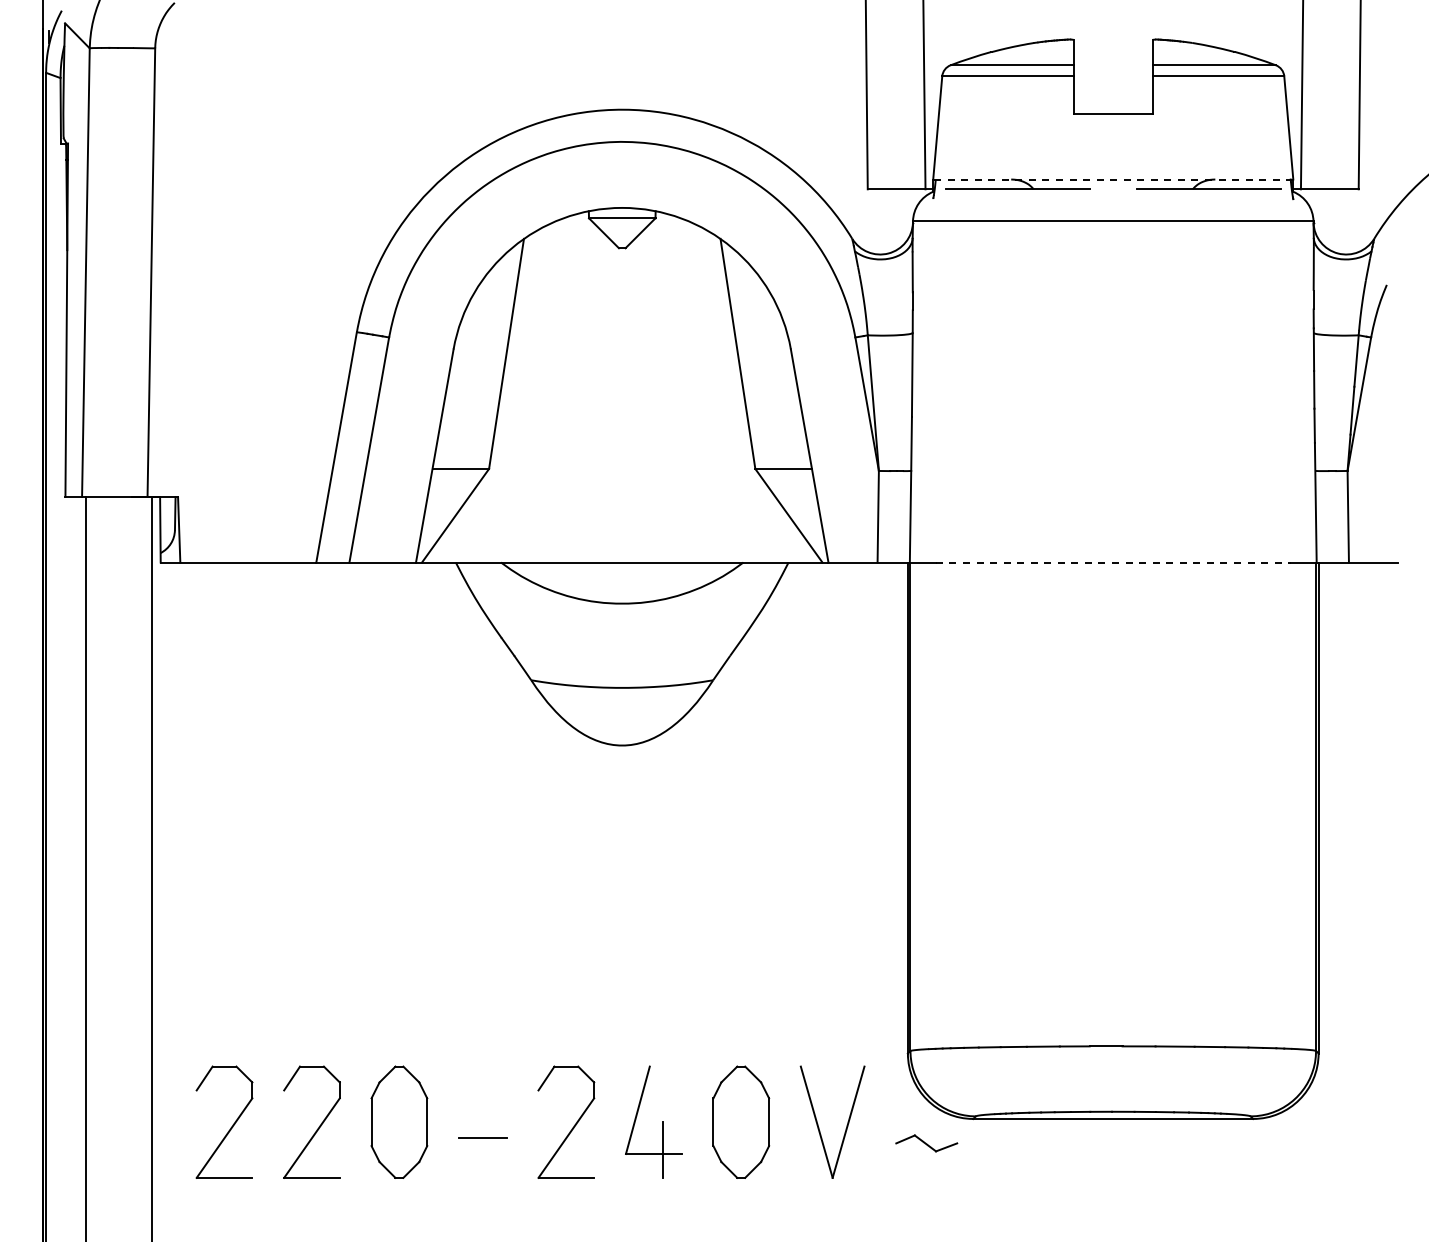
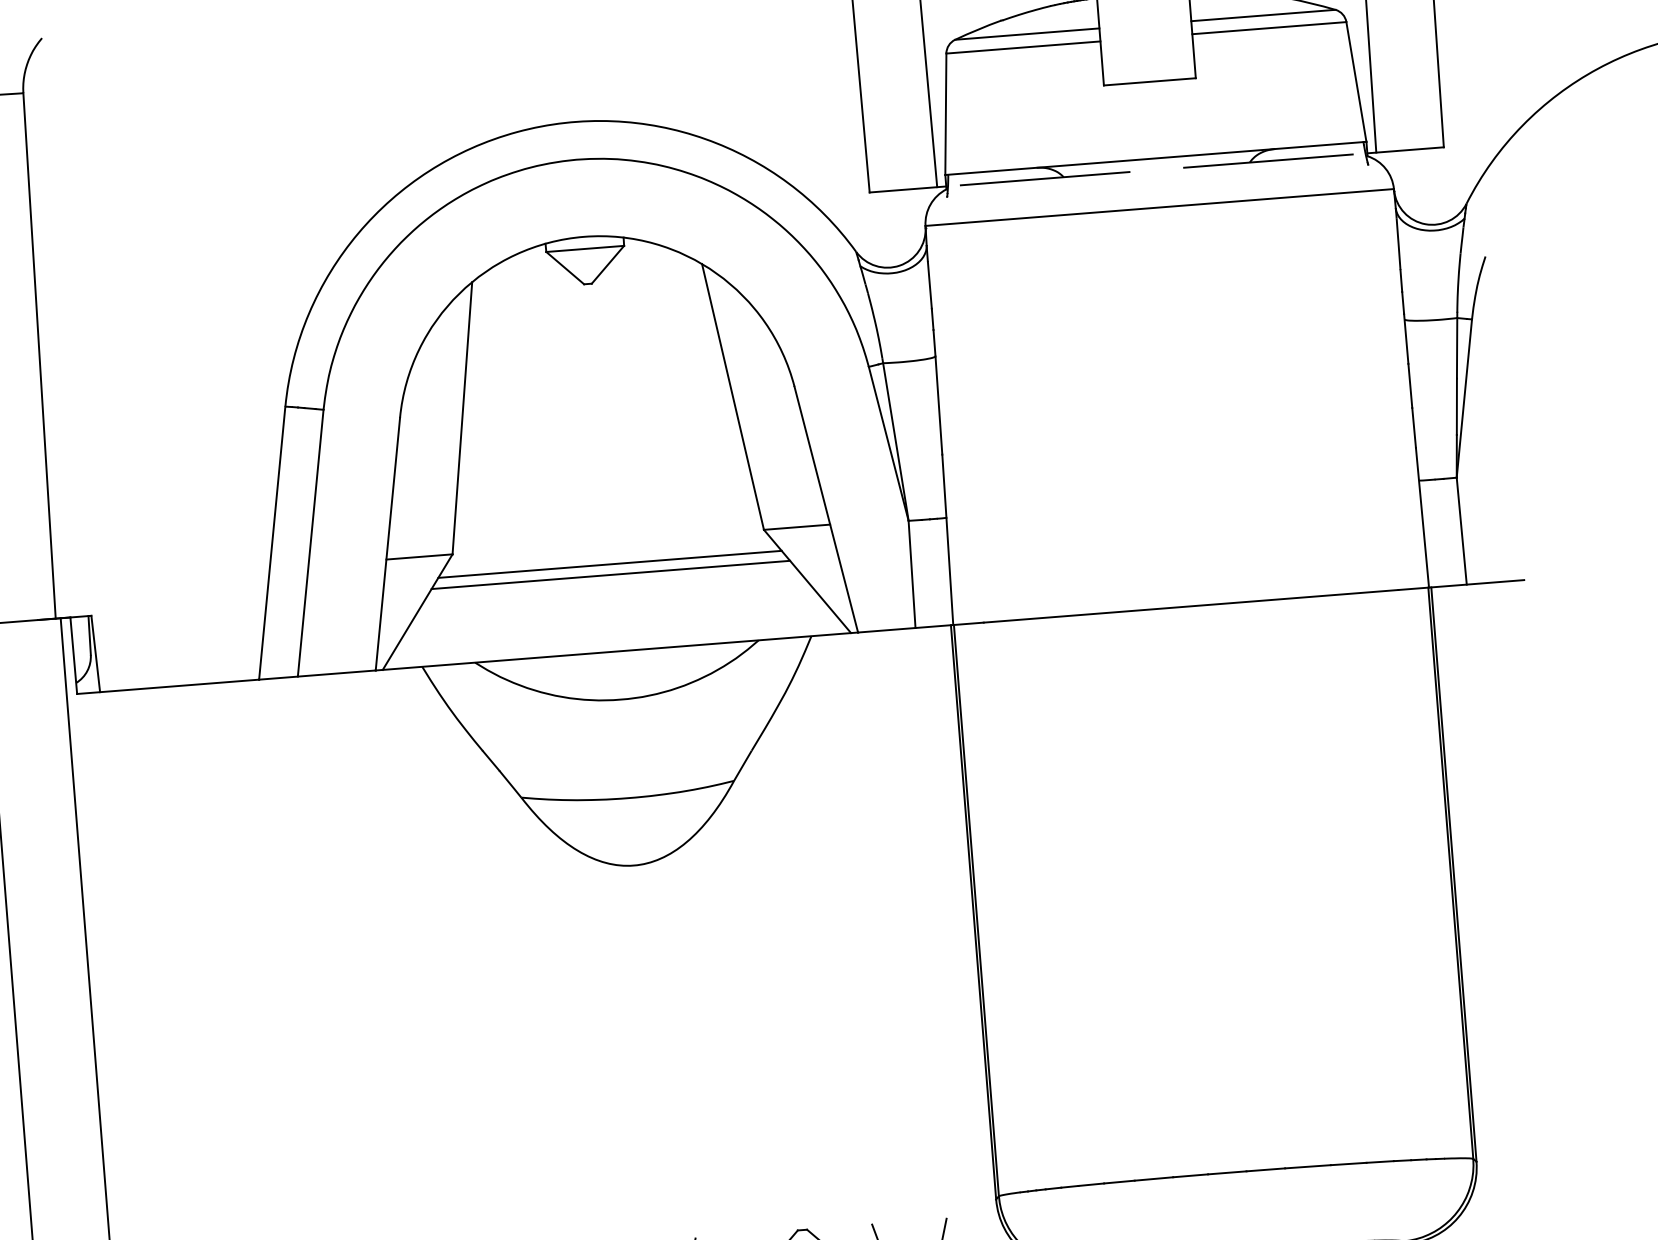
line: (1112, 179) -> (1154, 158), dashed -> solid
line: (622, 488) -> (610, 564), added
line: (621, 497) -> (610, 575), added
line: (1113, 562) -> (1191, 606), dashed -> solid

